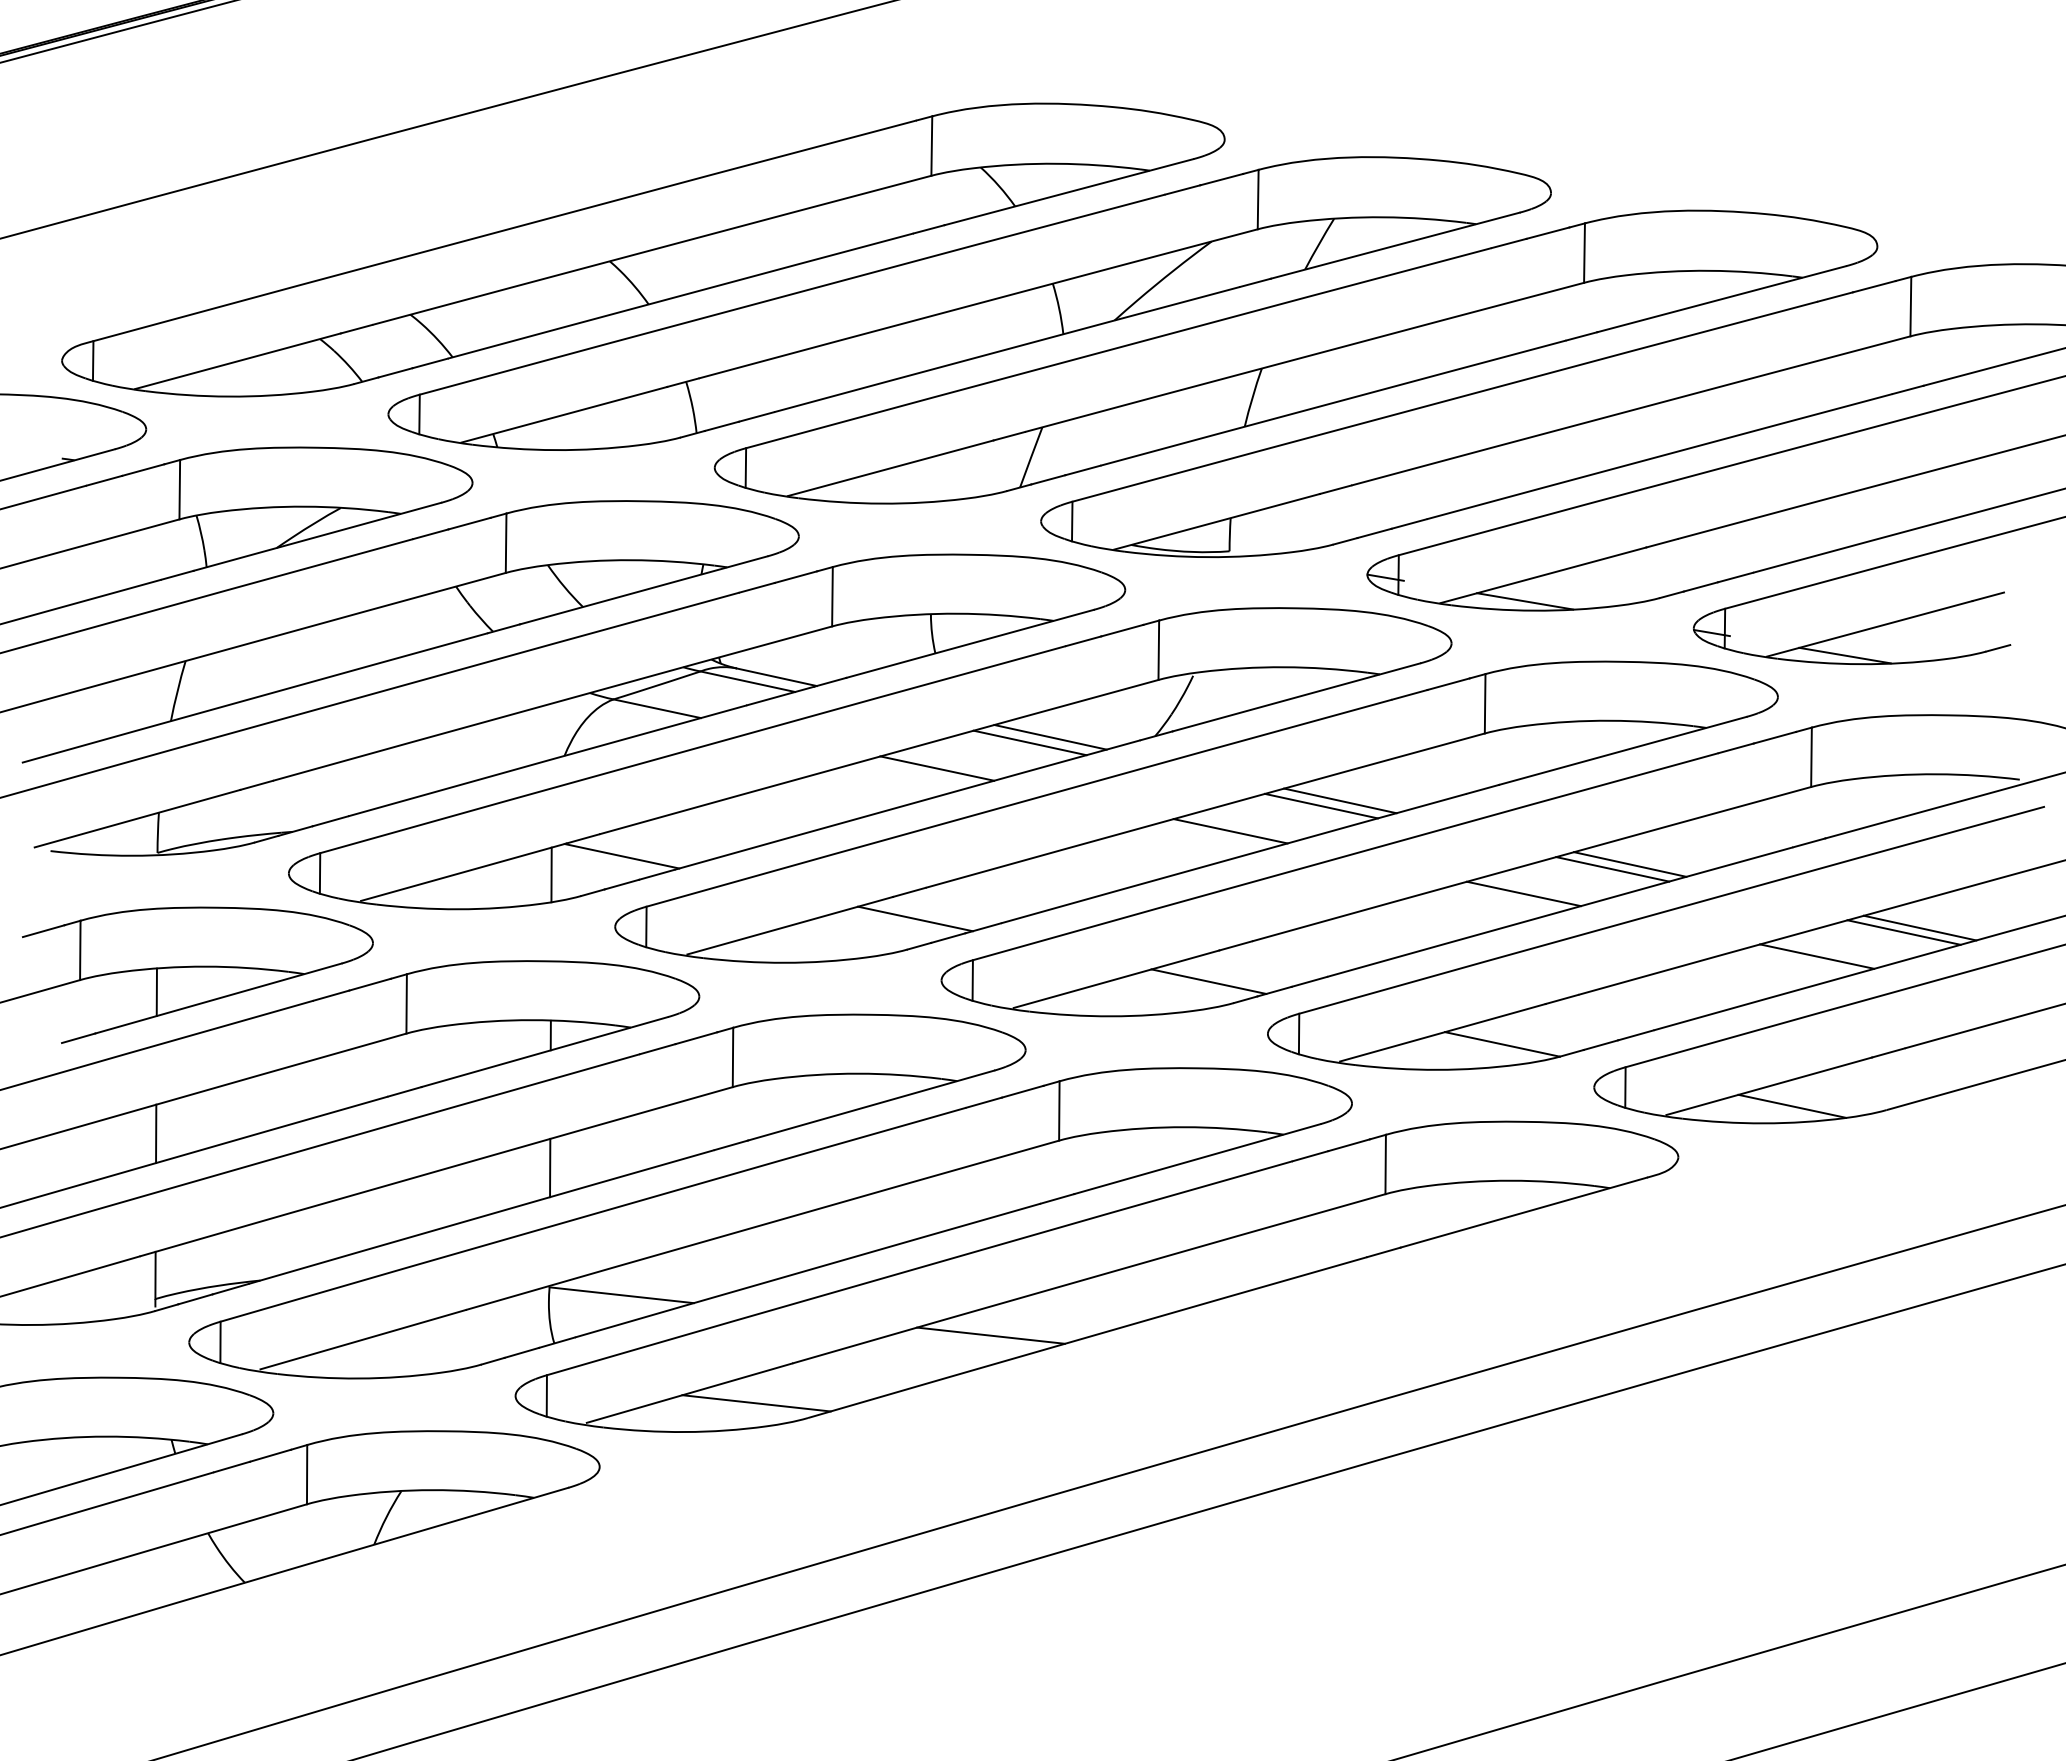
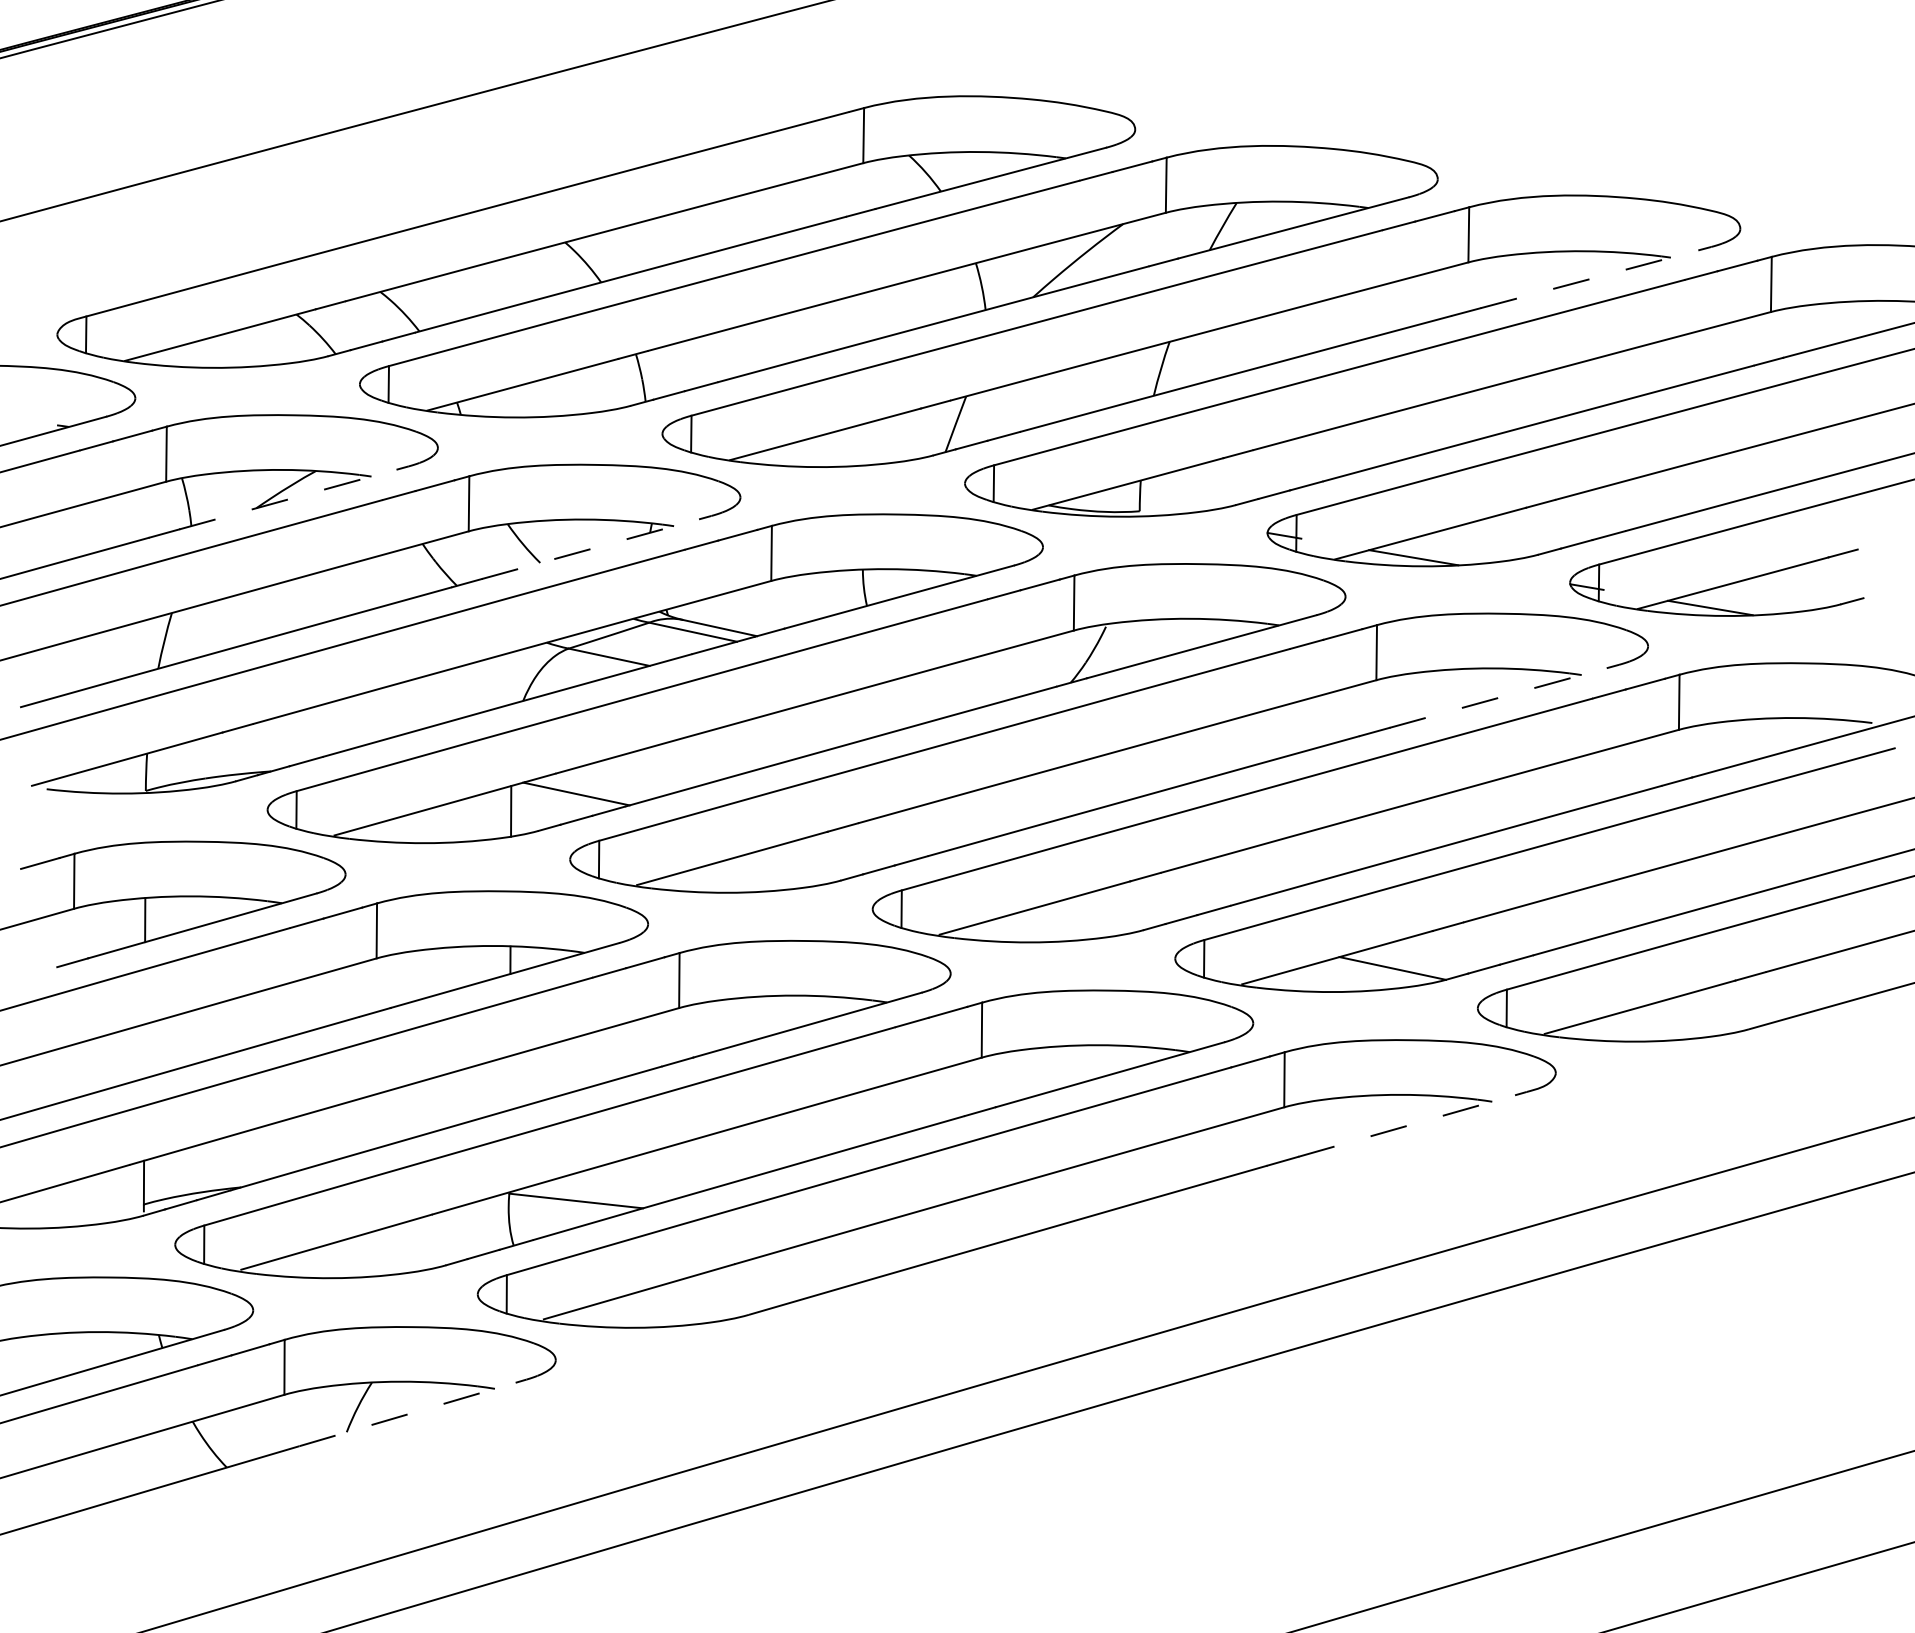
line: (1721, 299) -> (1595, 277), solid -> dashed
line: (317, 536) -> (294, 497), solid -> dashed
line: (644, 590) -> (597, 547), solid -> dashed
line: (1050, 737) -> (973, 683), removed
line: (1029, 742) -> (954, 688), removed
line: (1623, 750) -> (1504, 695), solid -> dashed
line: (937, 768) -> (868, 712), removed
line: (1340, 800) -> (1242, 742), removed
line: (1320, 805) -> (1224, 746), removed
line: (1230, 831) -> (1140, 771), removed
line: (1630, 864) -> (1511, 801), removed
line: (1612, 869) -> (1494, 806), removed
line: (1523, 893) -> (1412, 828), removed
line: (915, 918) -> (848, 851), removed
line: (1919, 927) -> (1779, 860), removed
line: (1903, 932) -> (1764, 864), removed
line: (1817, 956) -> (1684, 886), removed
line: (1208, 981) -> (1120, 910), removed
line: (1792, 1105) -> (1661, 1025), removed
line: (156, 1133) -> (144, 1051), removed
line: (550, 1167) -> (510, 1082), removed
line: (1524, 1212) -> (1413, 1124), solid -> dashed
line: (990, 1335) -> (918, 1238), removed
line: (756, 1403) -> (701, 1301), removed
line: (445, 1523) -> (412, 1412), solid -> dashed

